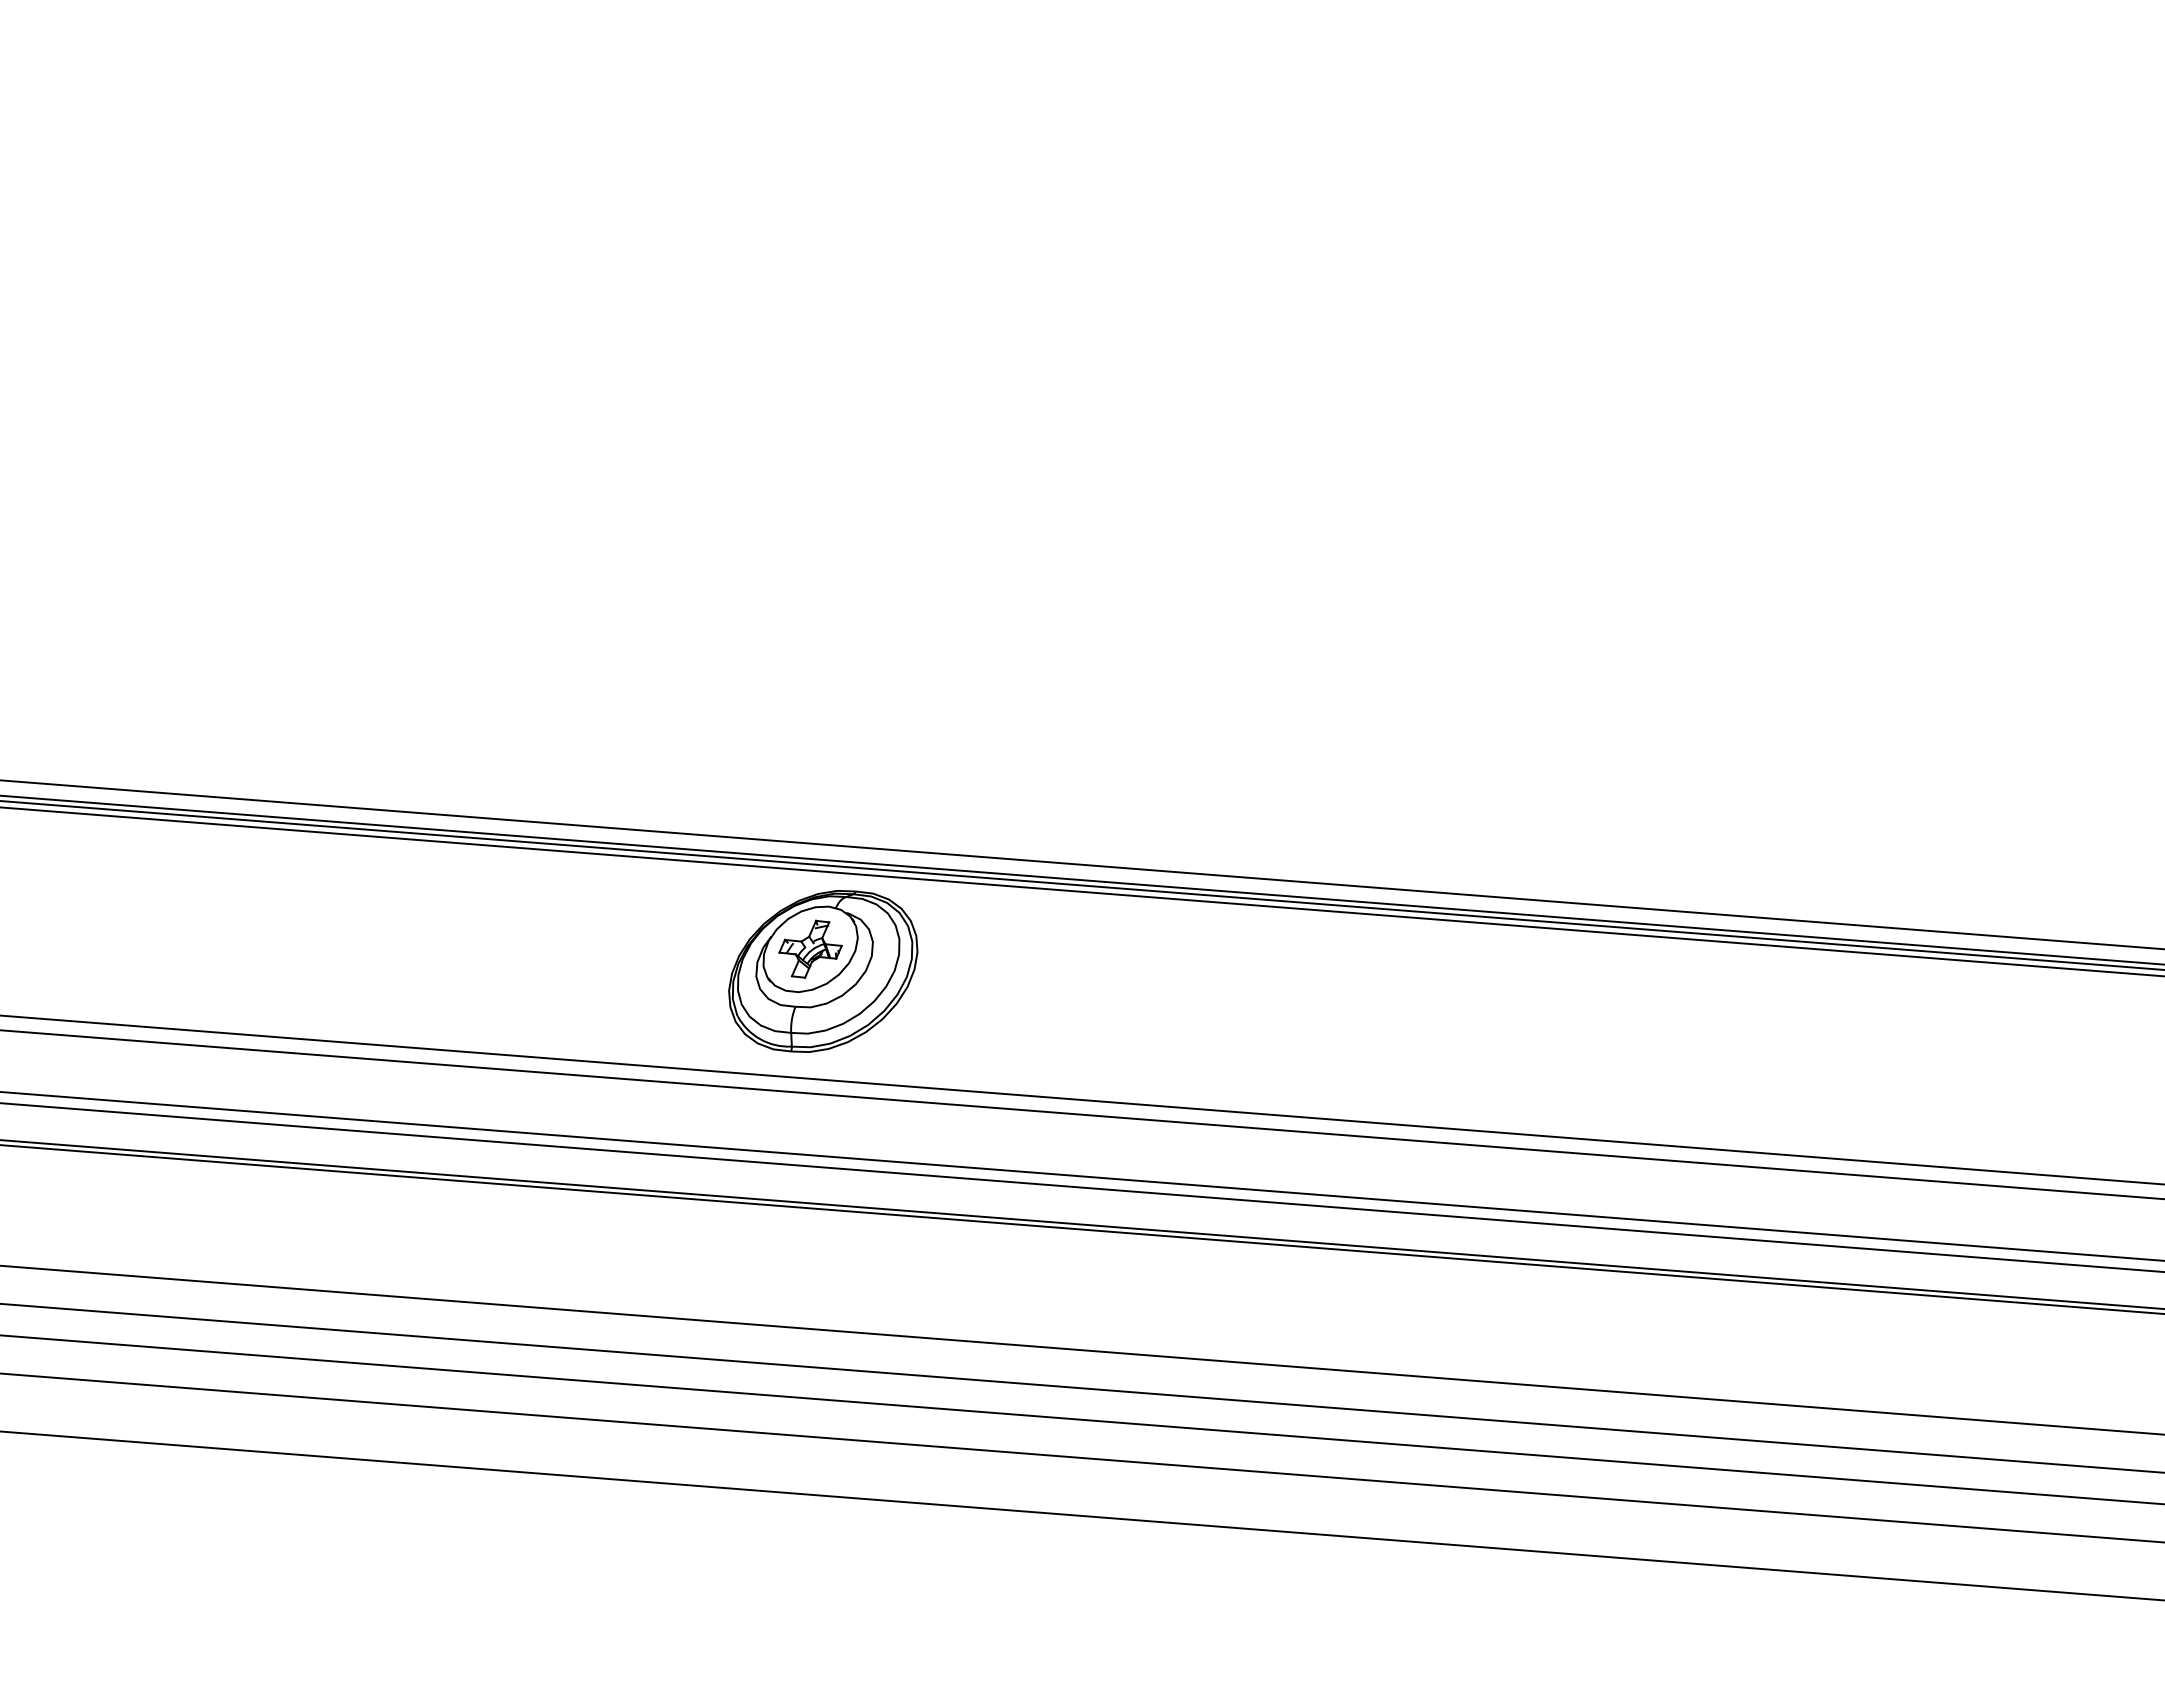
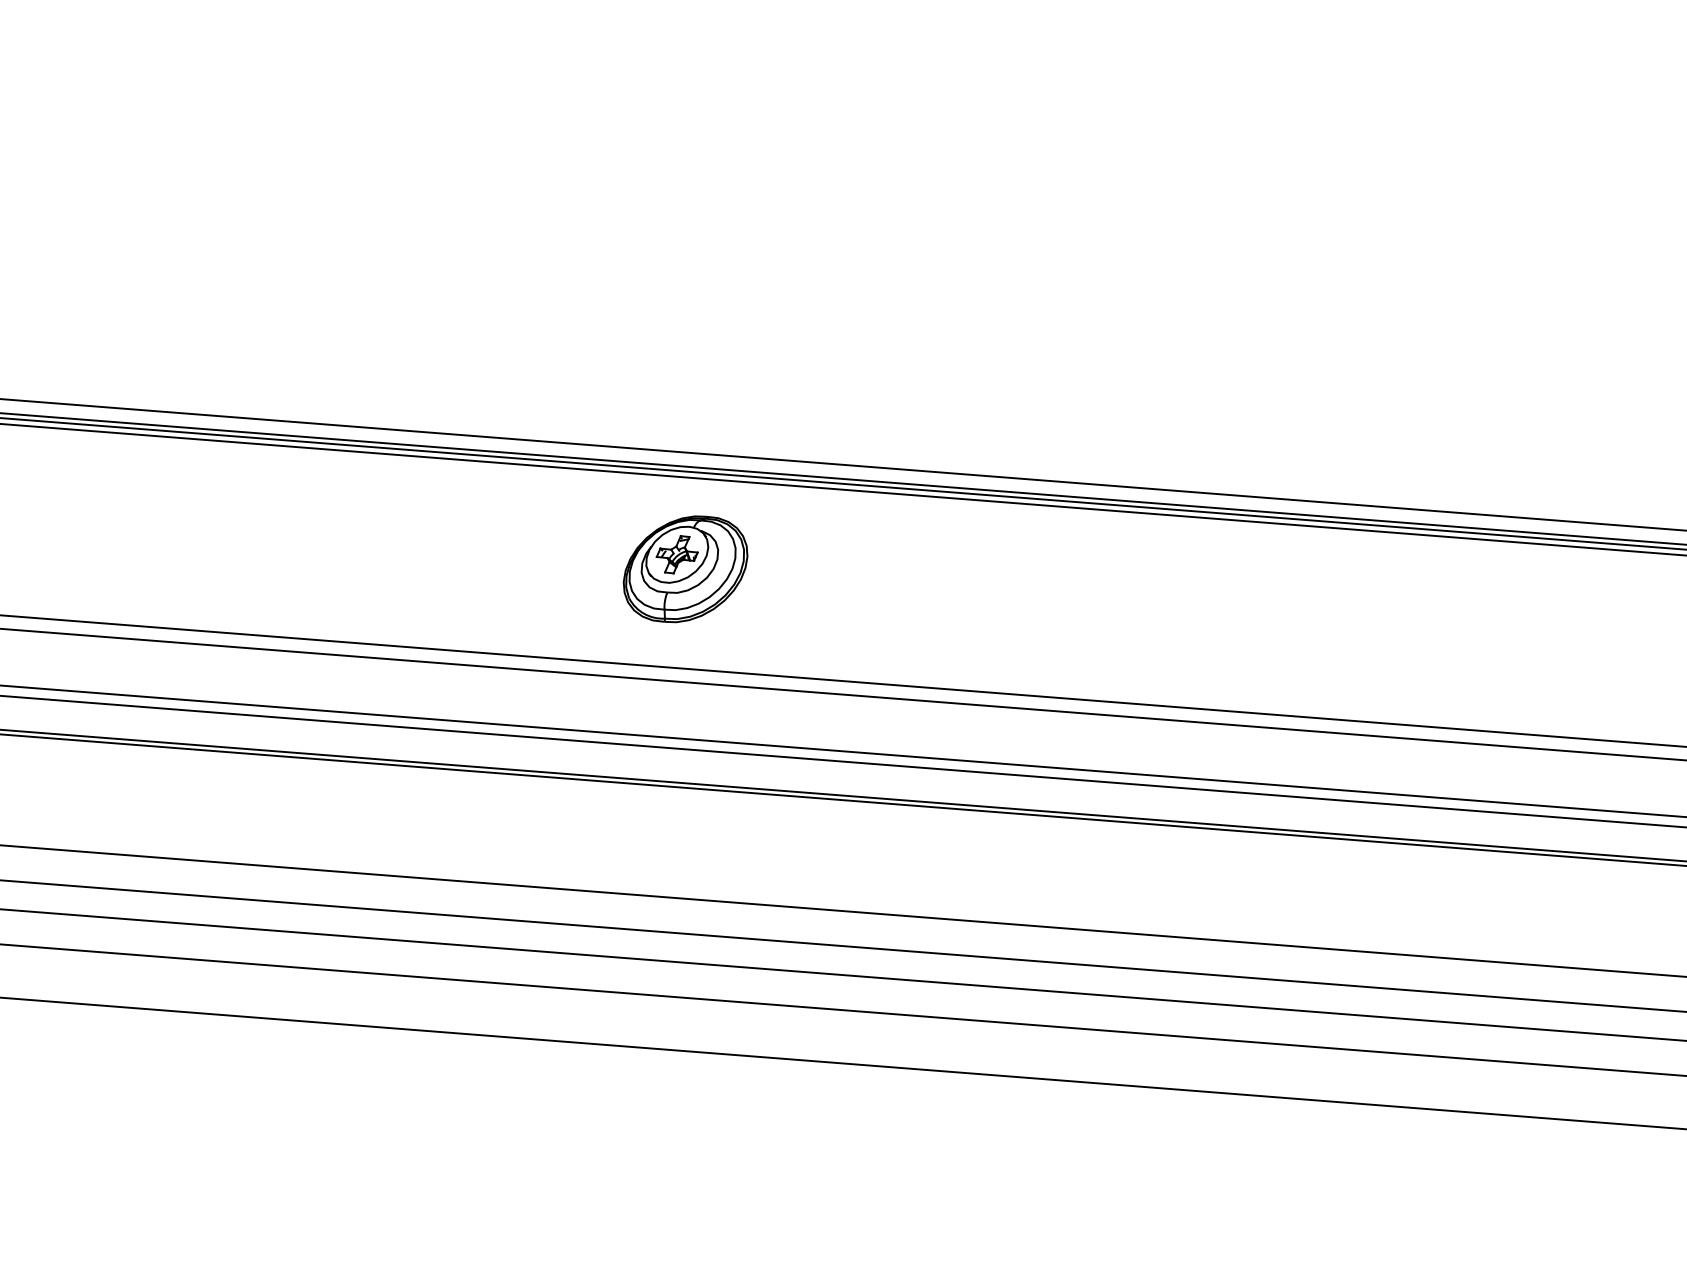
part: (823, 971) -> (685, 569), size x0.71

